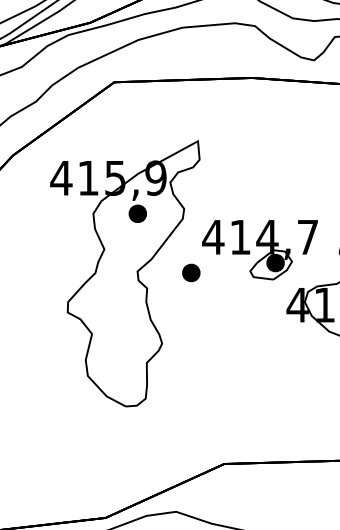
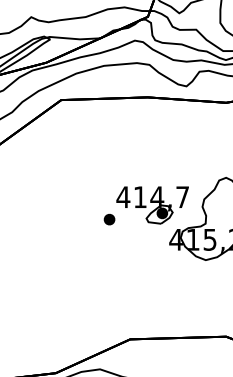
part: (125, 272) -> (68, 219), removed

